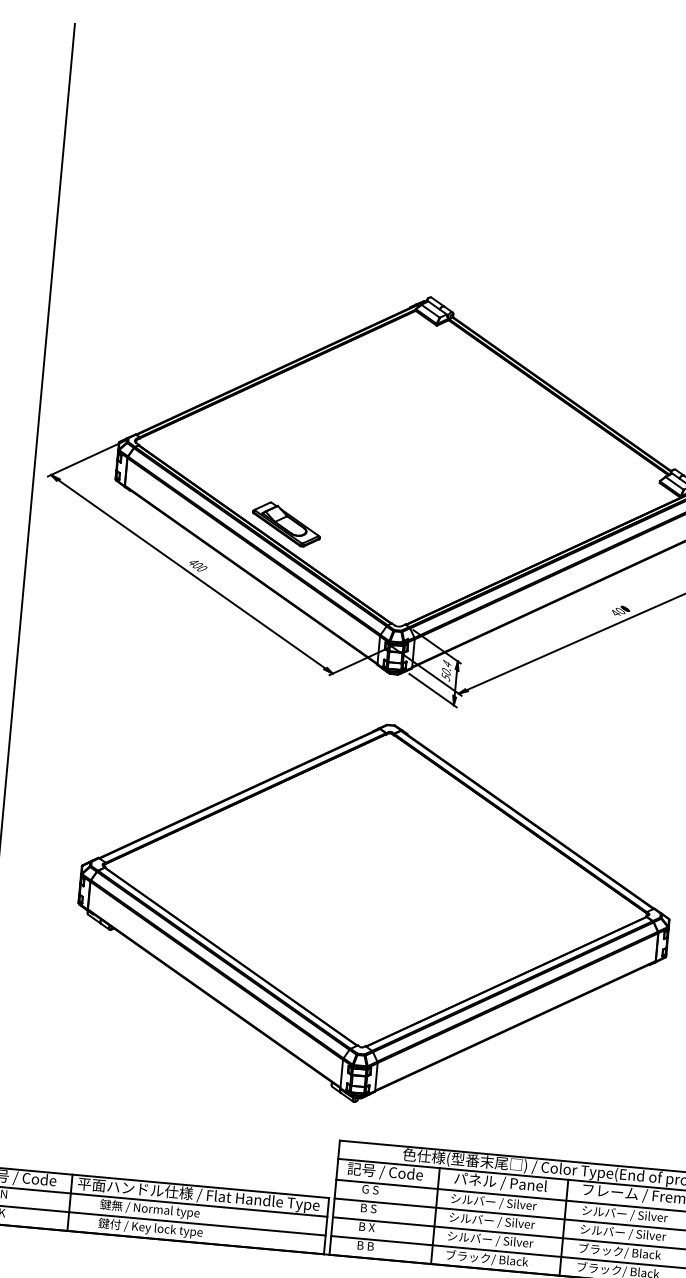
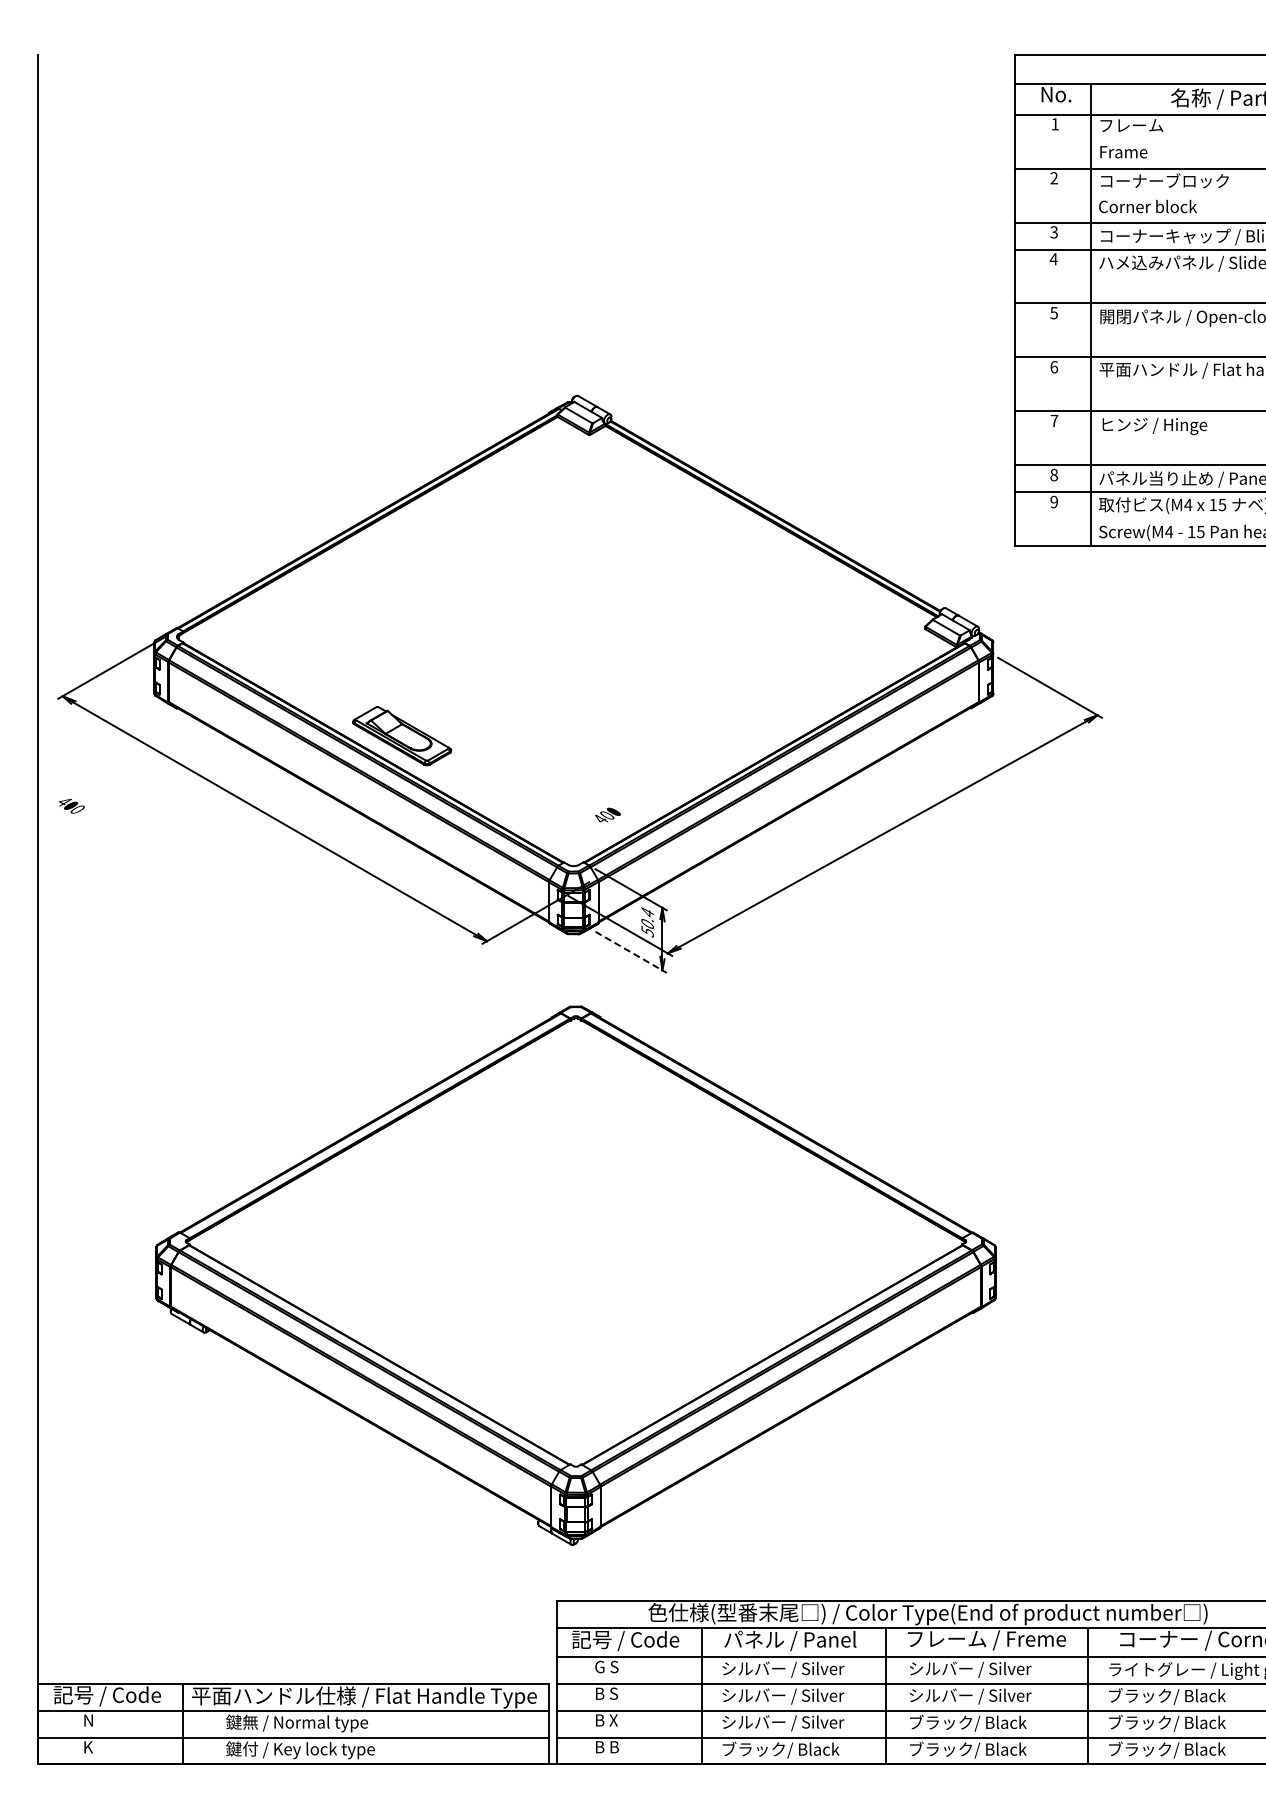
text: (198, 566) -> (71, 806), moved
text: (620, 610) -> (607, 814), moved
line: (433, 690) -> (631, 952), solid -> dashed

